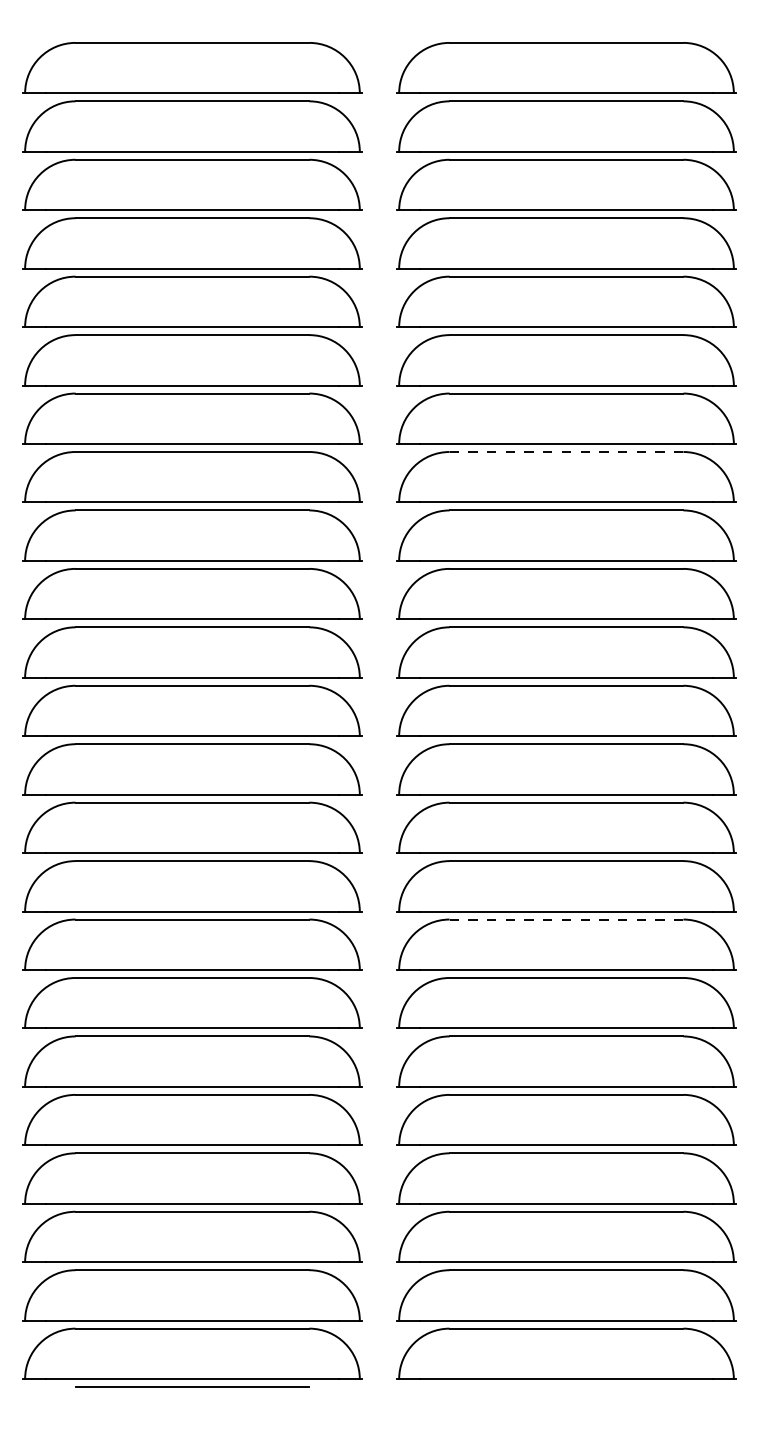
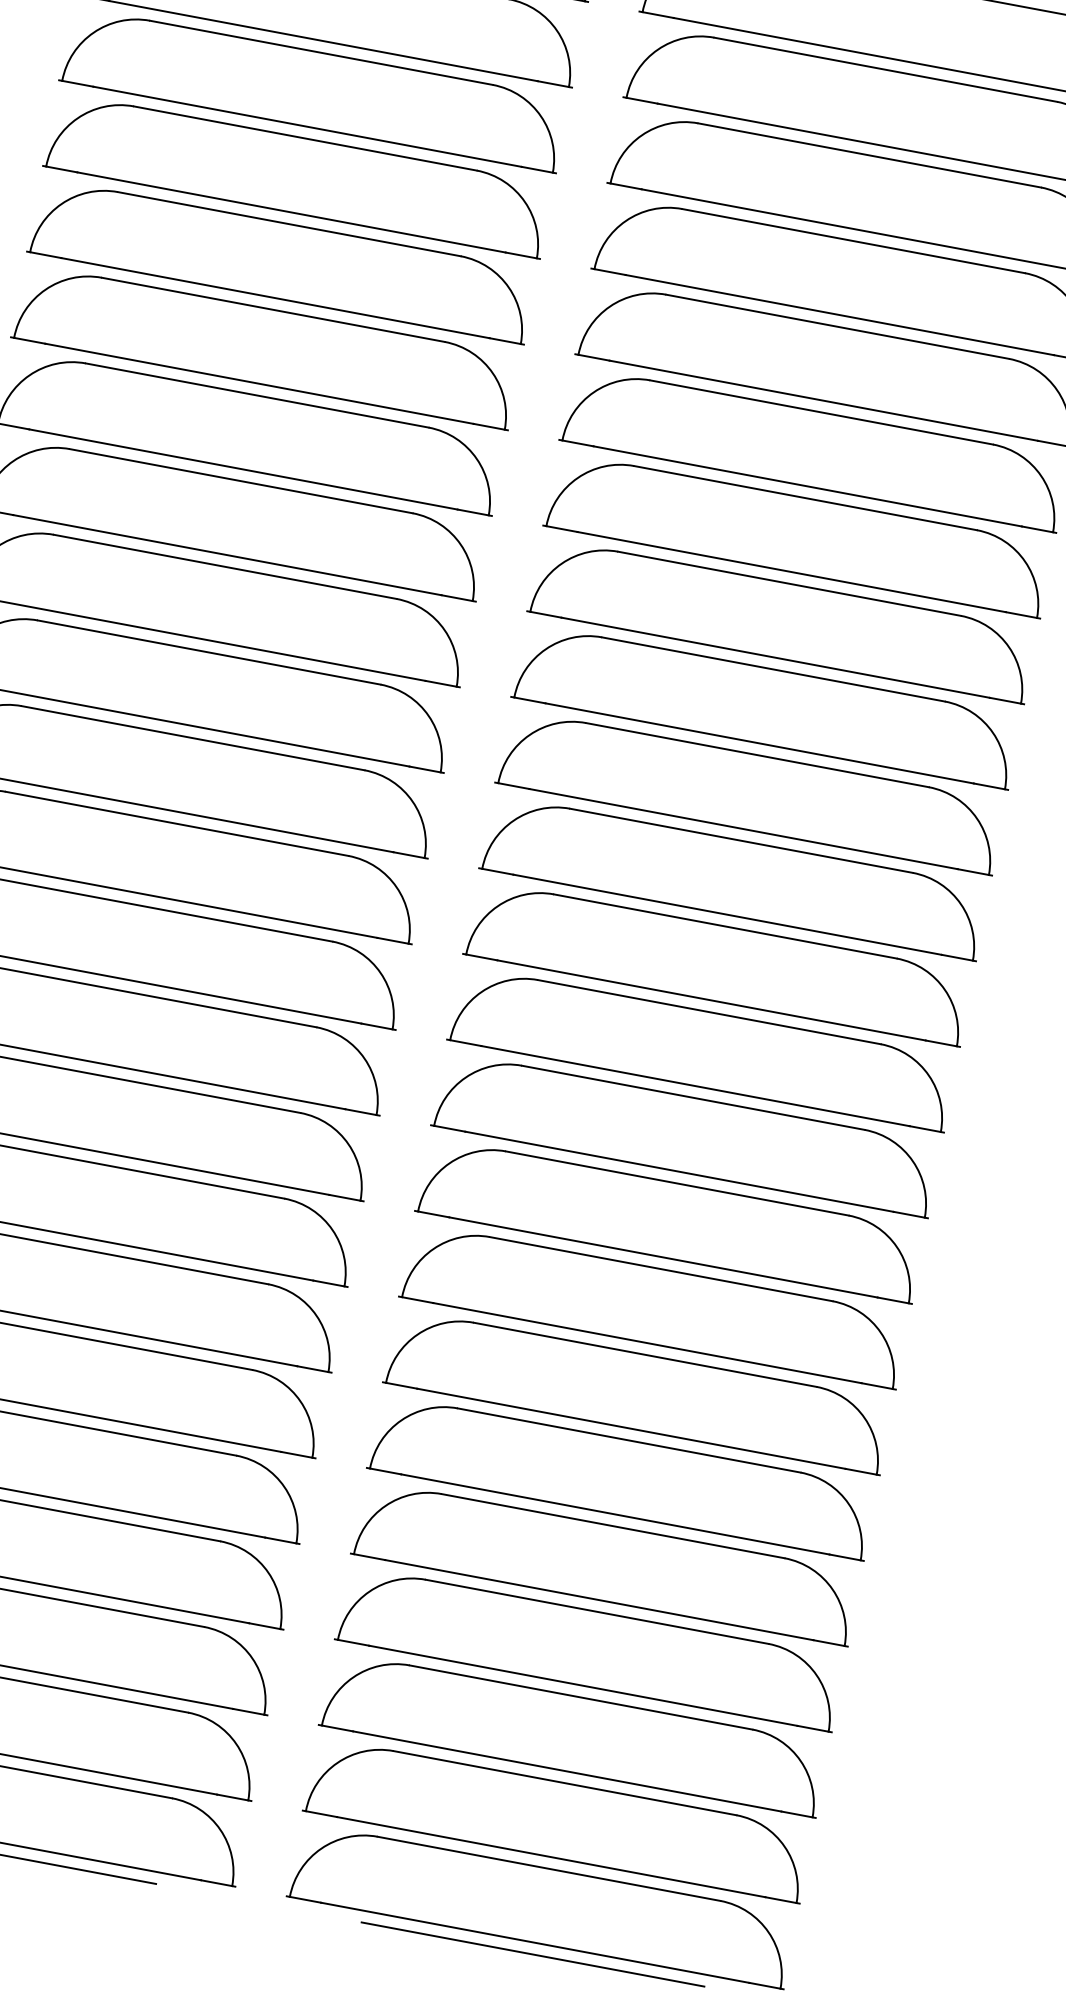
line: (566, 452) -> (789, 584), dashed -> solid
line: (566, 919) -> (661, 1269), dashed -> solid
line: (566, 1387) -> (532, 1955), added

